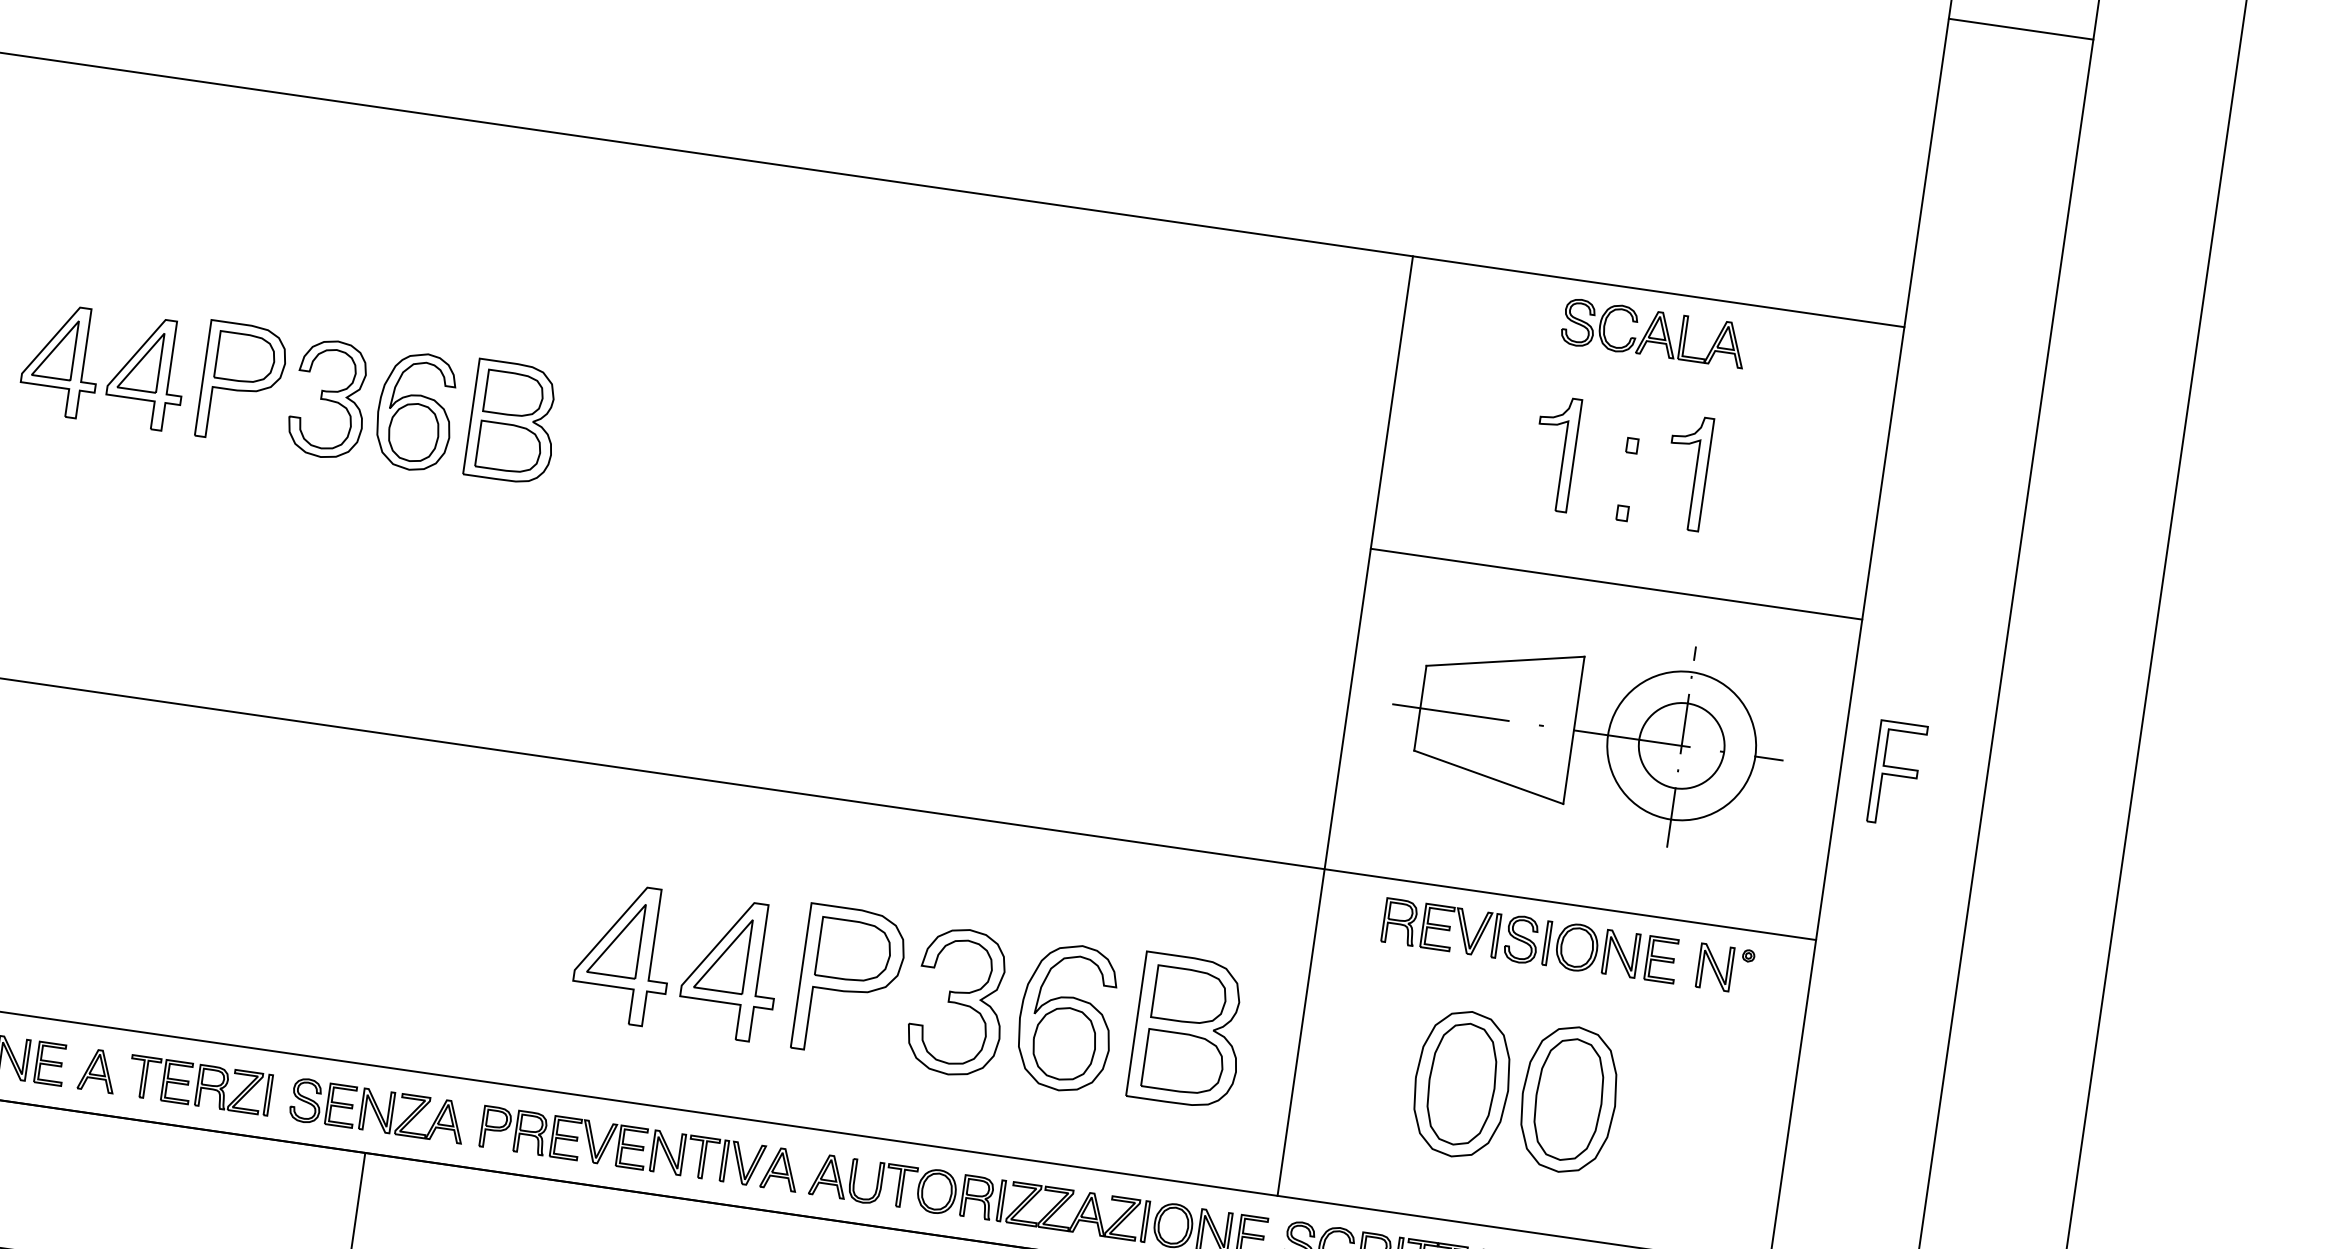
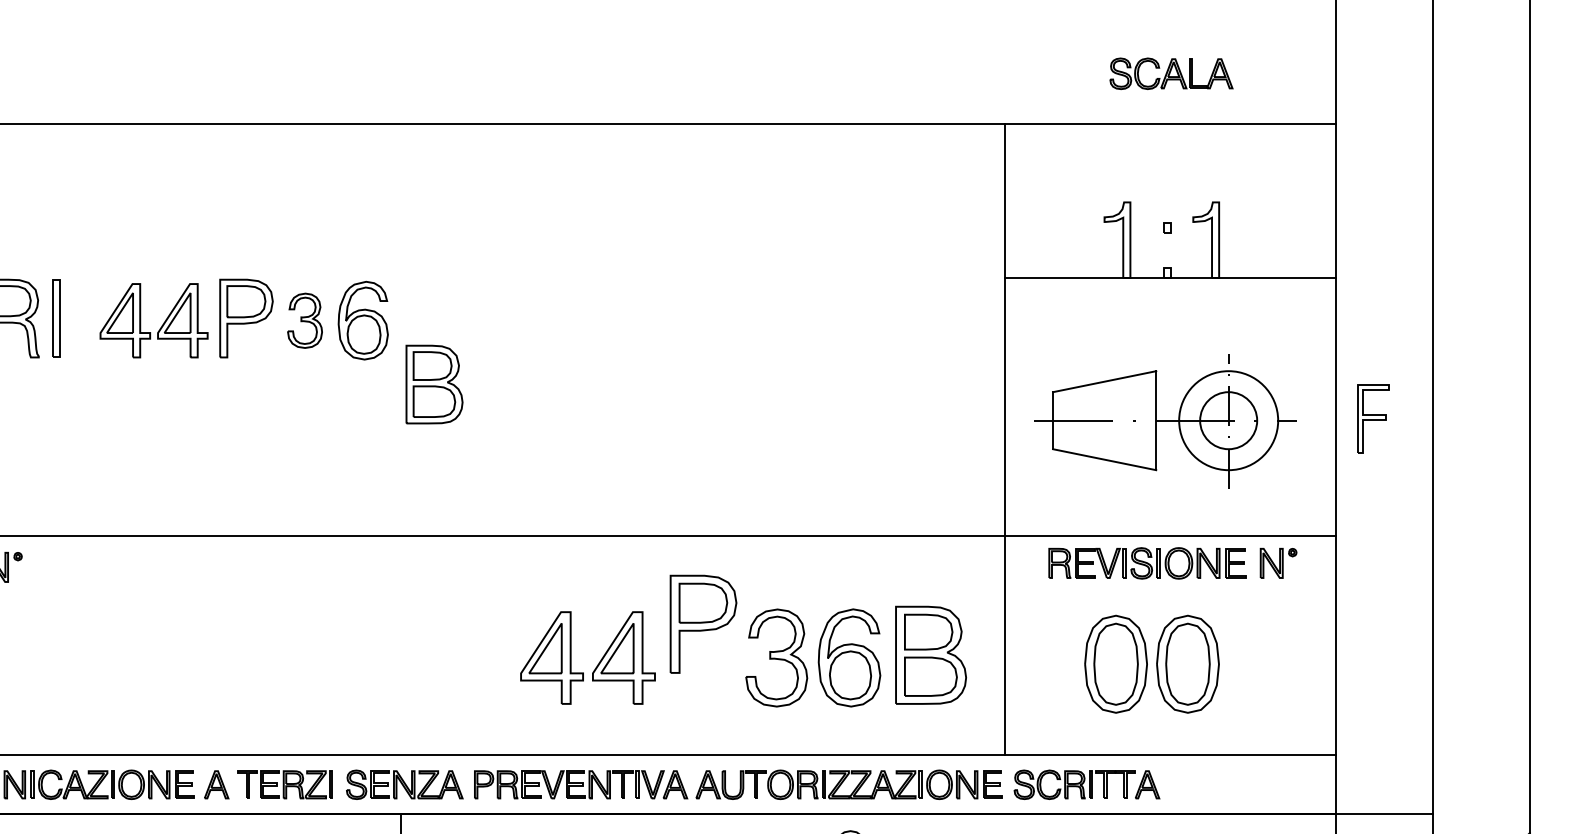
part: (1654, 333) -> (1171, 73), moved
part: (328, 398) -> (304, 320), size x0.7
part: (513, 422) -> (434, 384), moved
line: (1616, 584) -> (1170, 278), moved
part: (850, 981) -> (703, 623), moved

